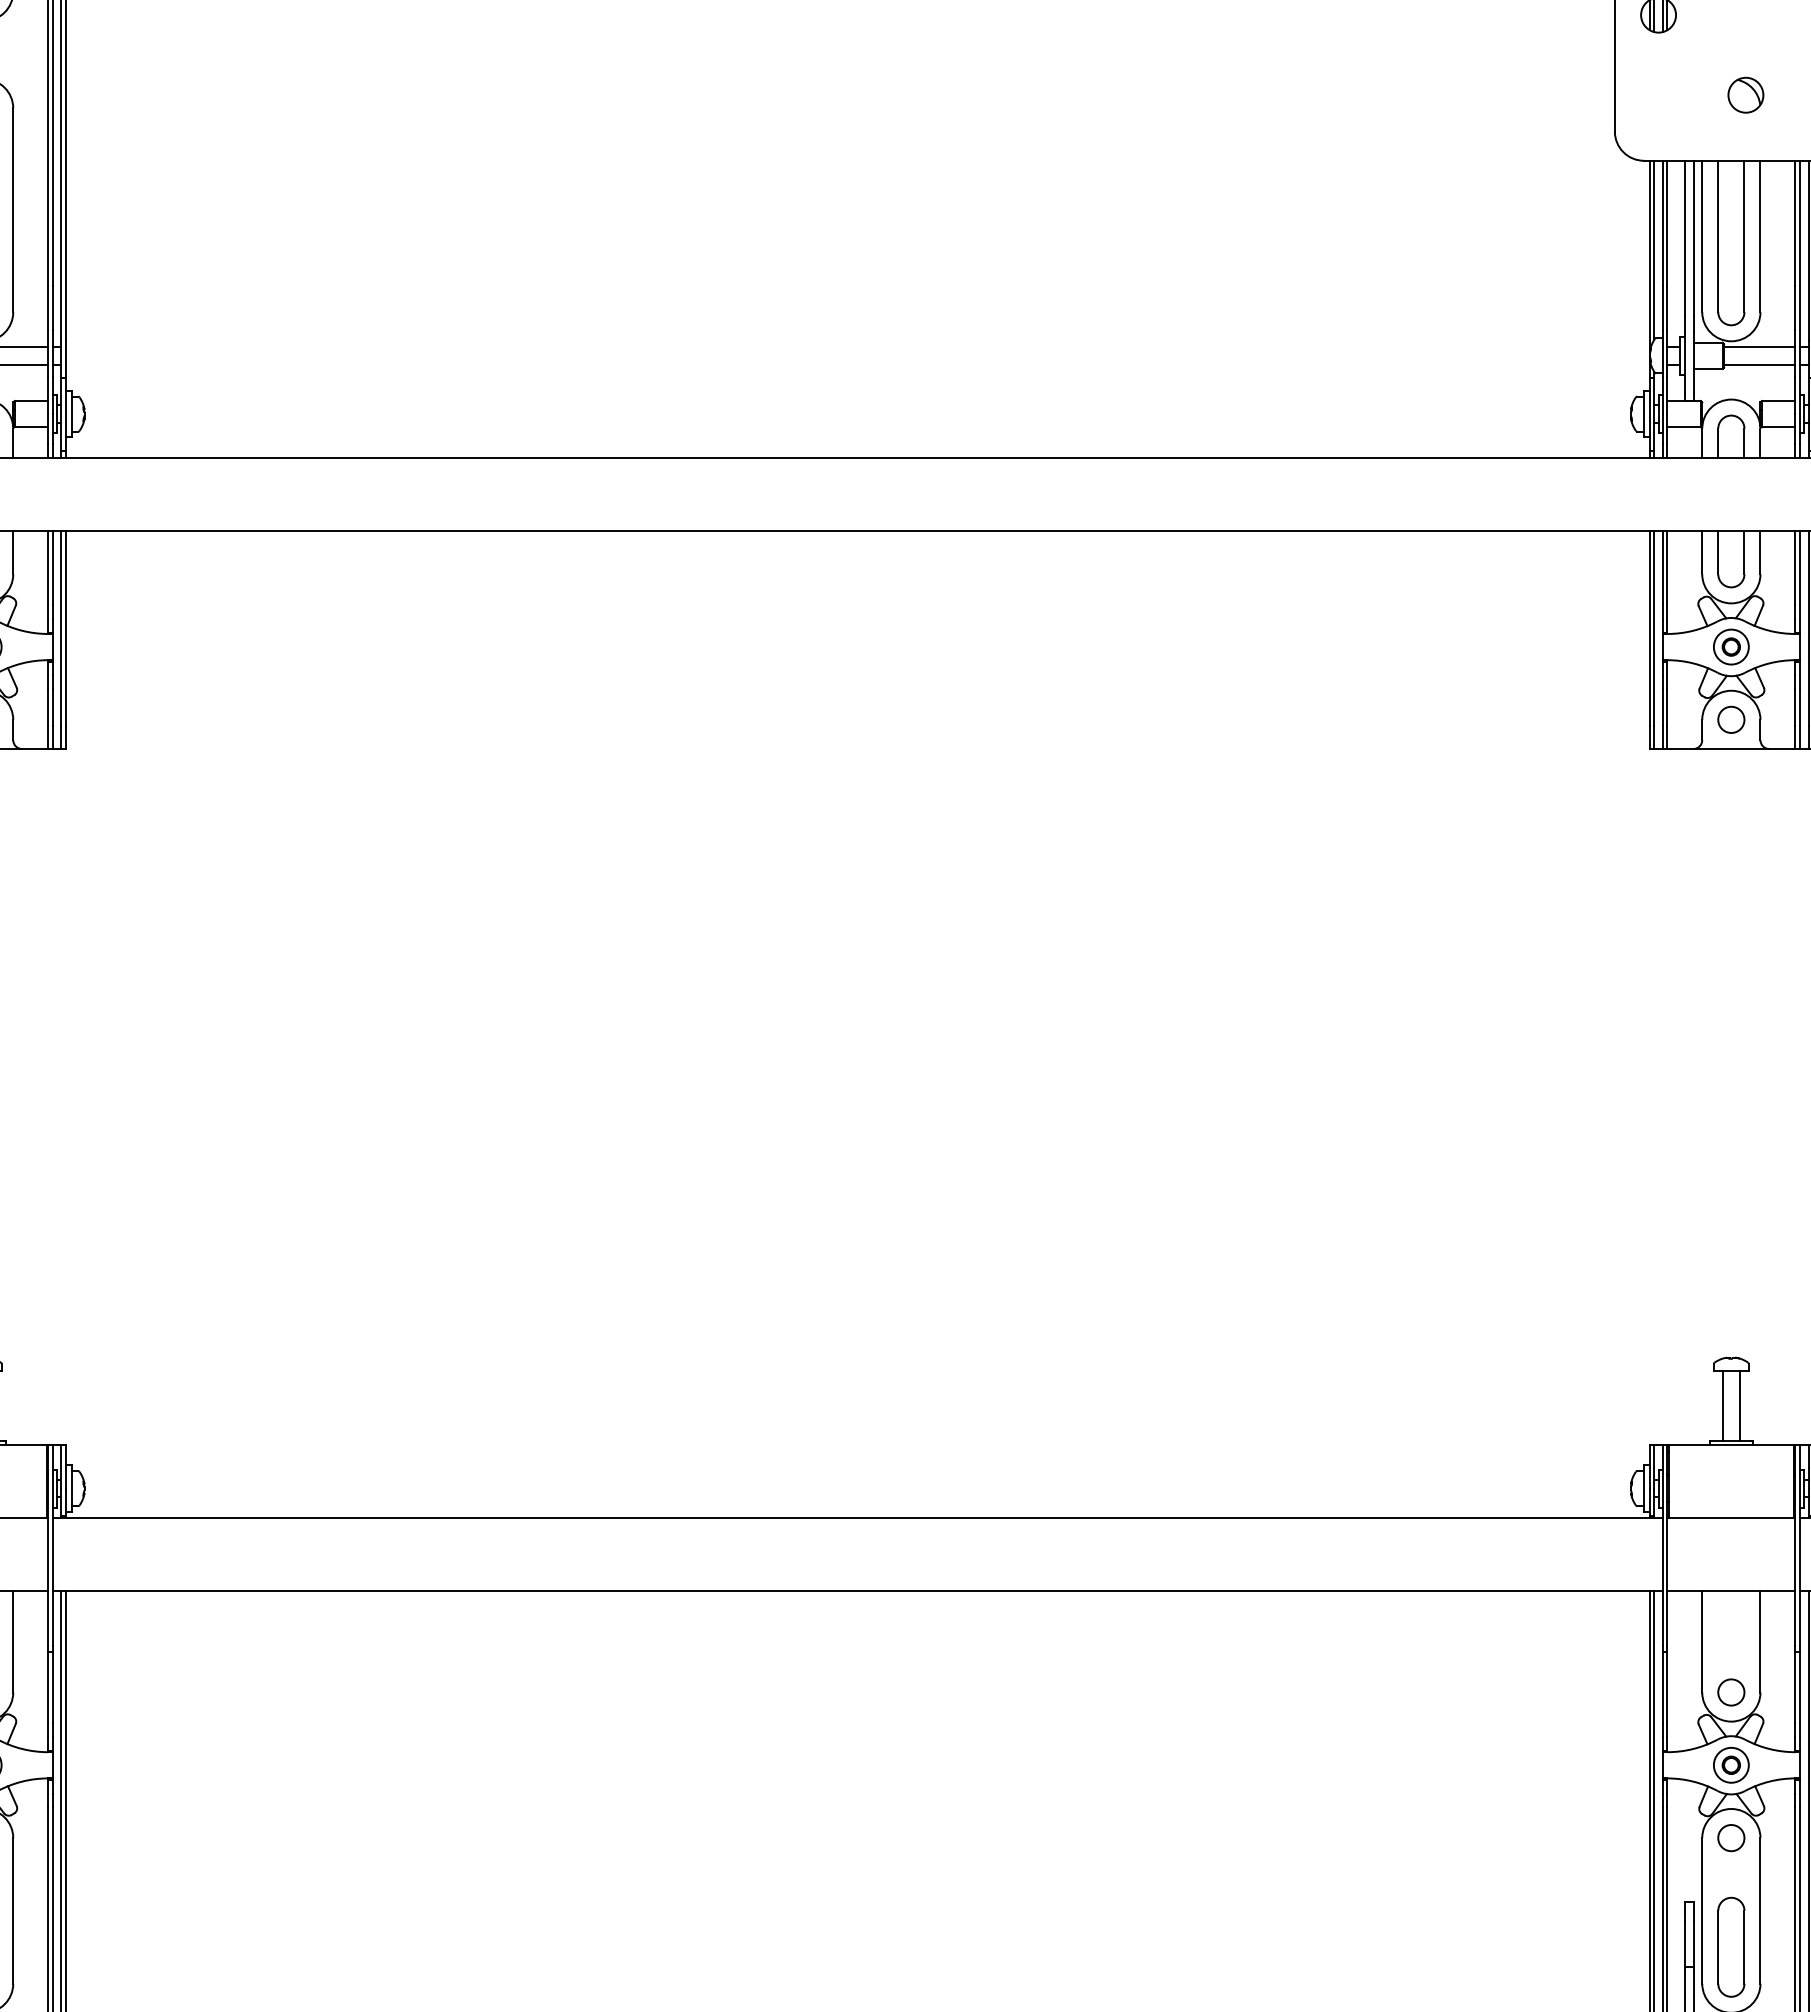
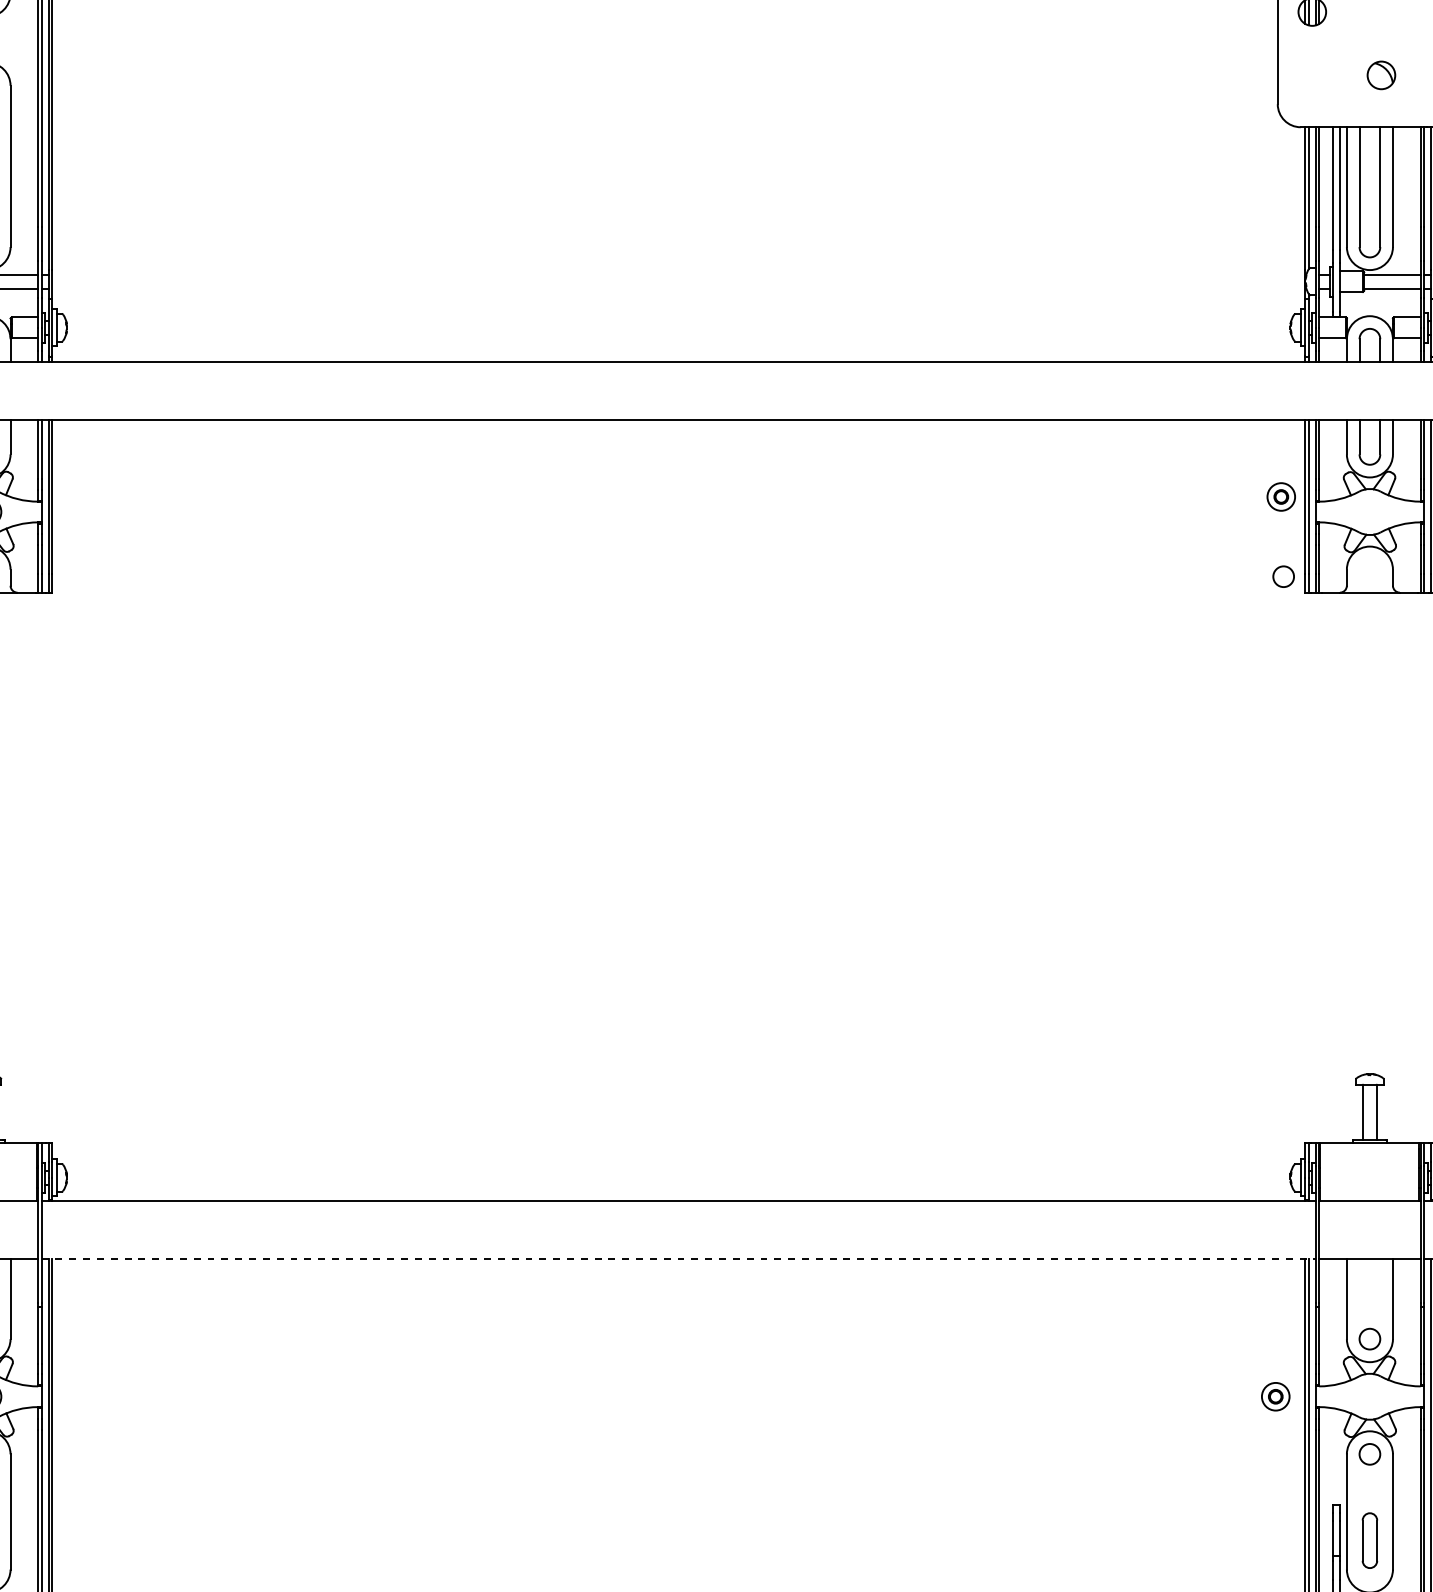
part: (1731, 646) -> (1281, 496), moved
circle: (1731, 719) -> (1283, 576), moved
line: (858, 1590) -> (679, 1258), solid -> dashed
part: (1731, 1765) -> (1275, 1396), moved
part: (1731, 1946) -> (1370, 1540), size x0.7

